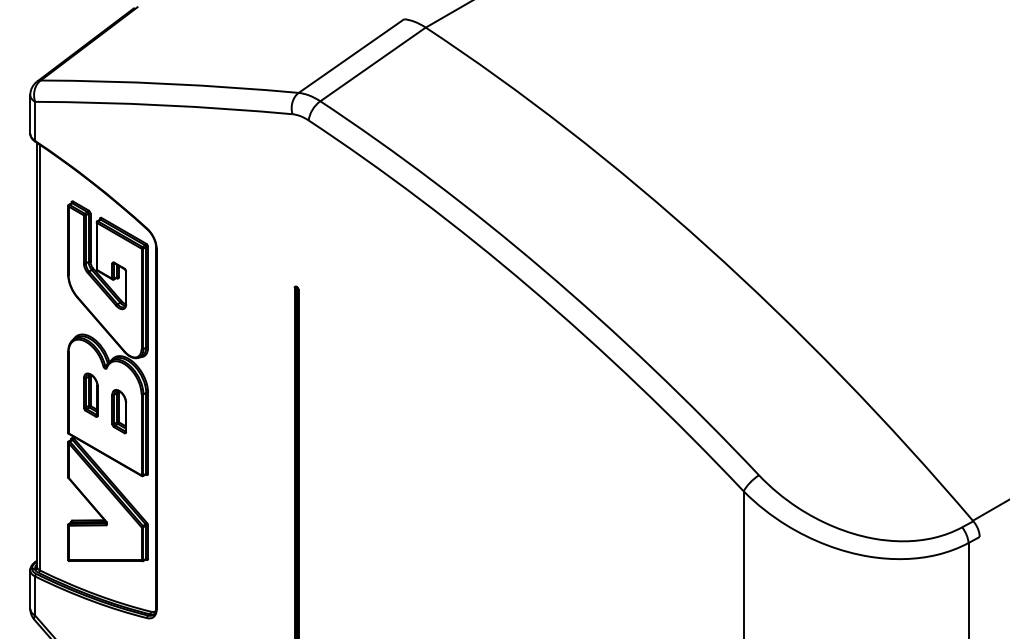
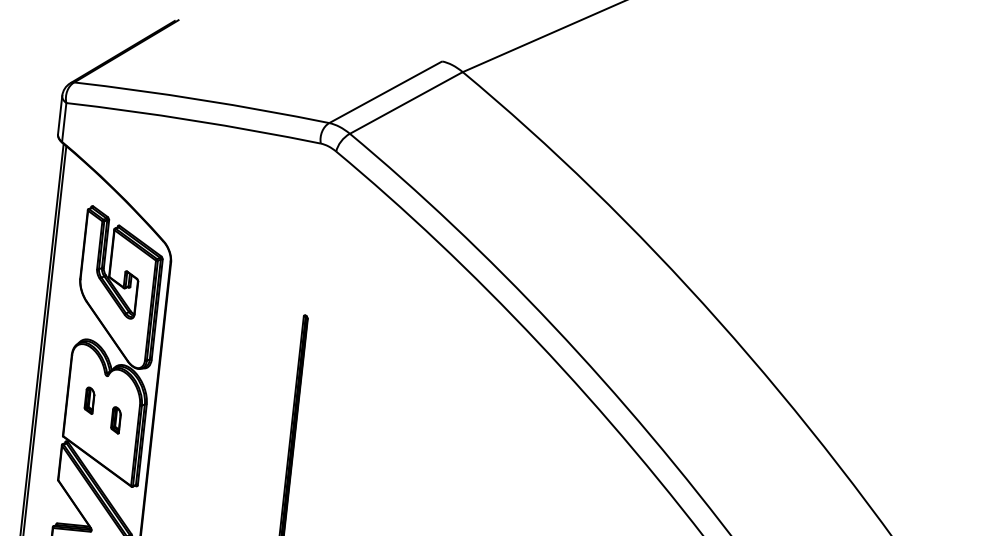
part: (90, 394) -> (89, 400), size x0.6
part: (119, 411) -> (116, 420), size x0.6

